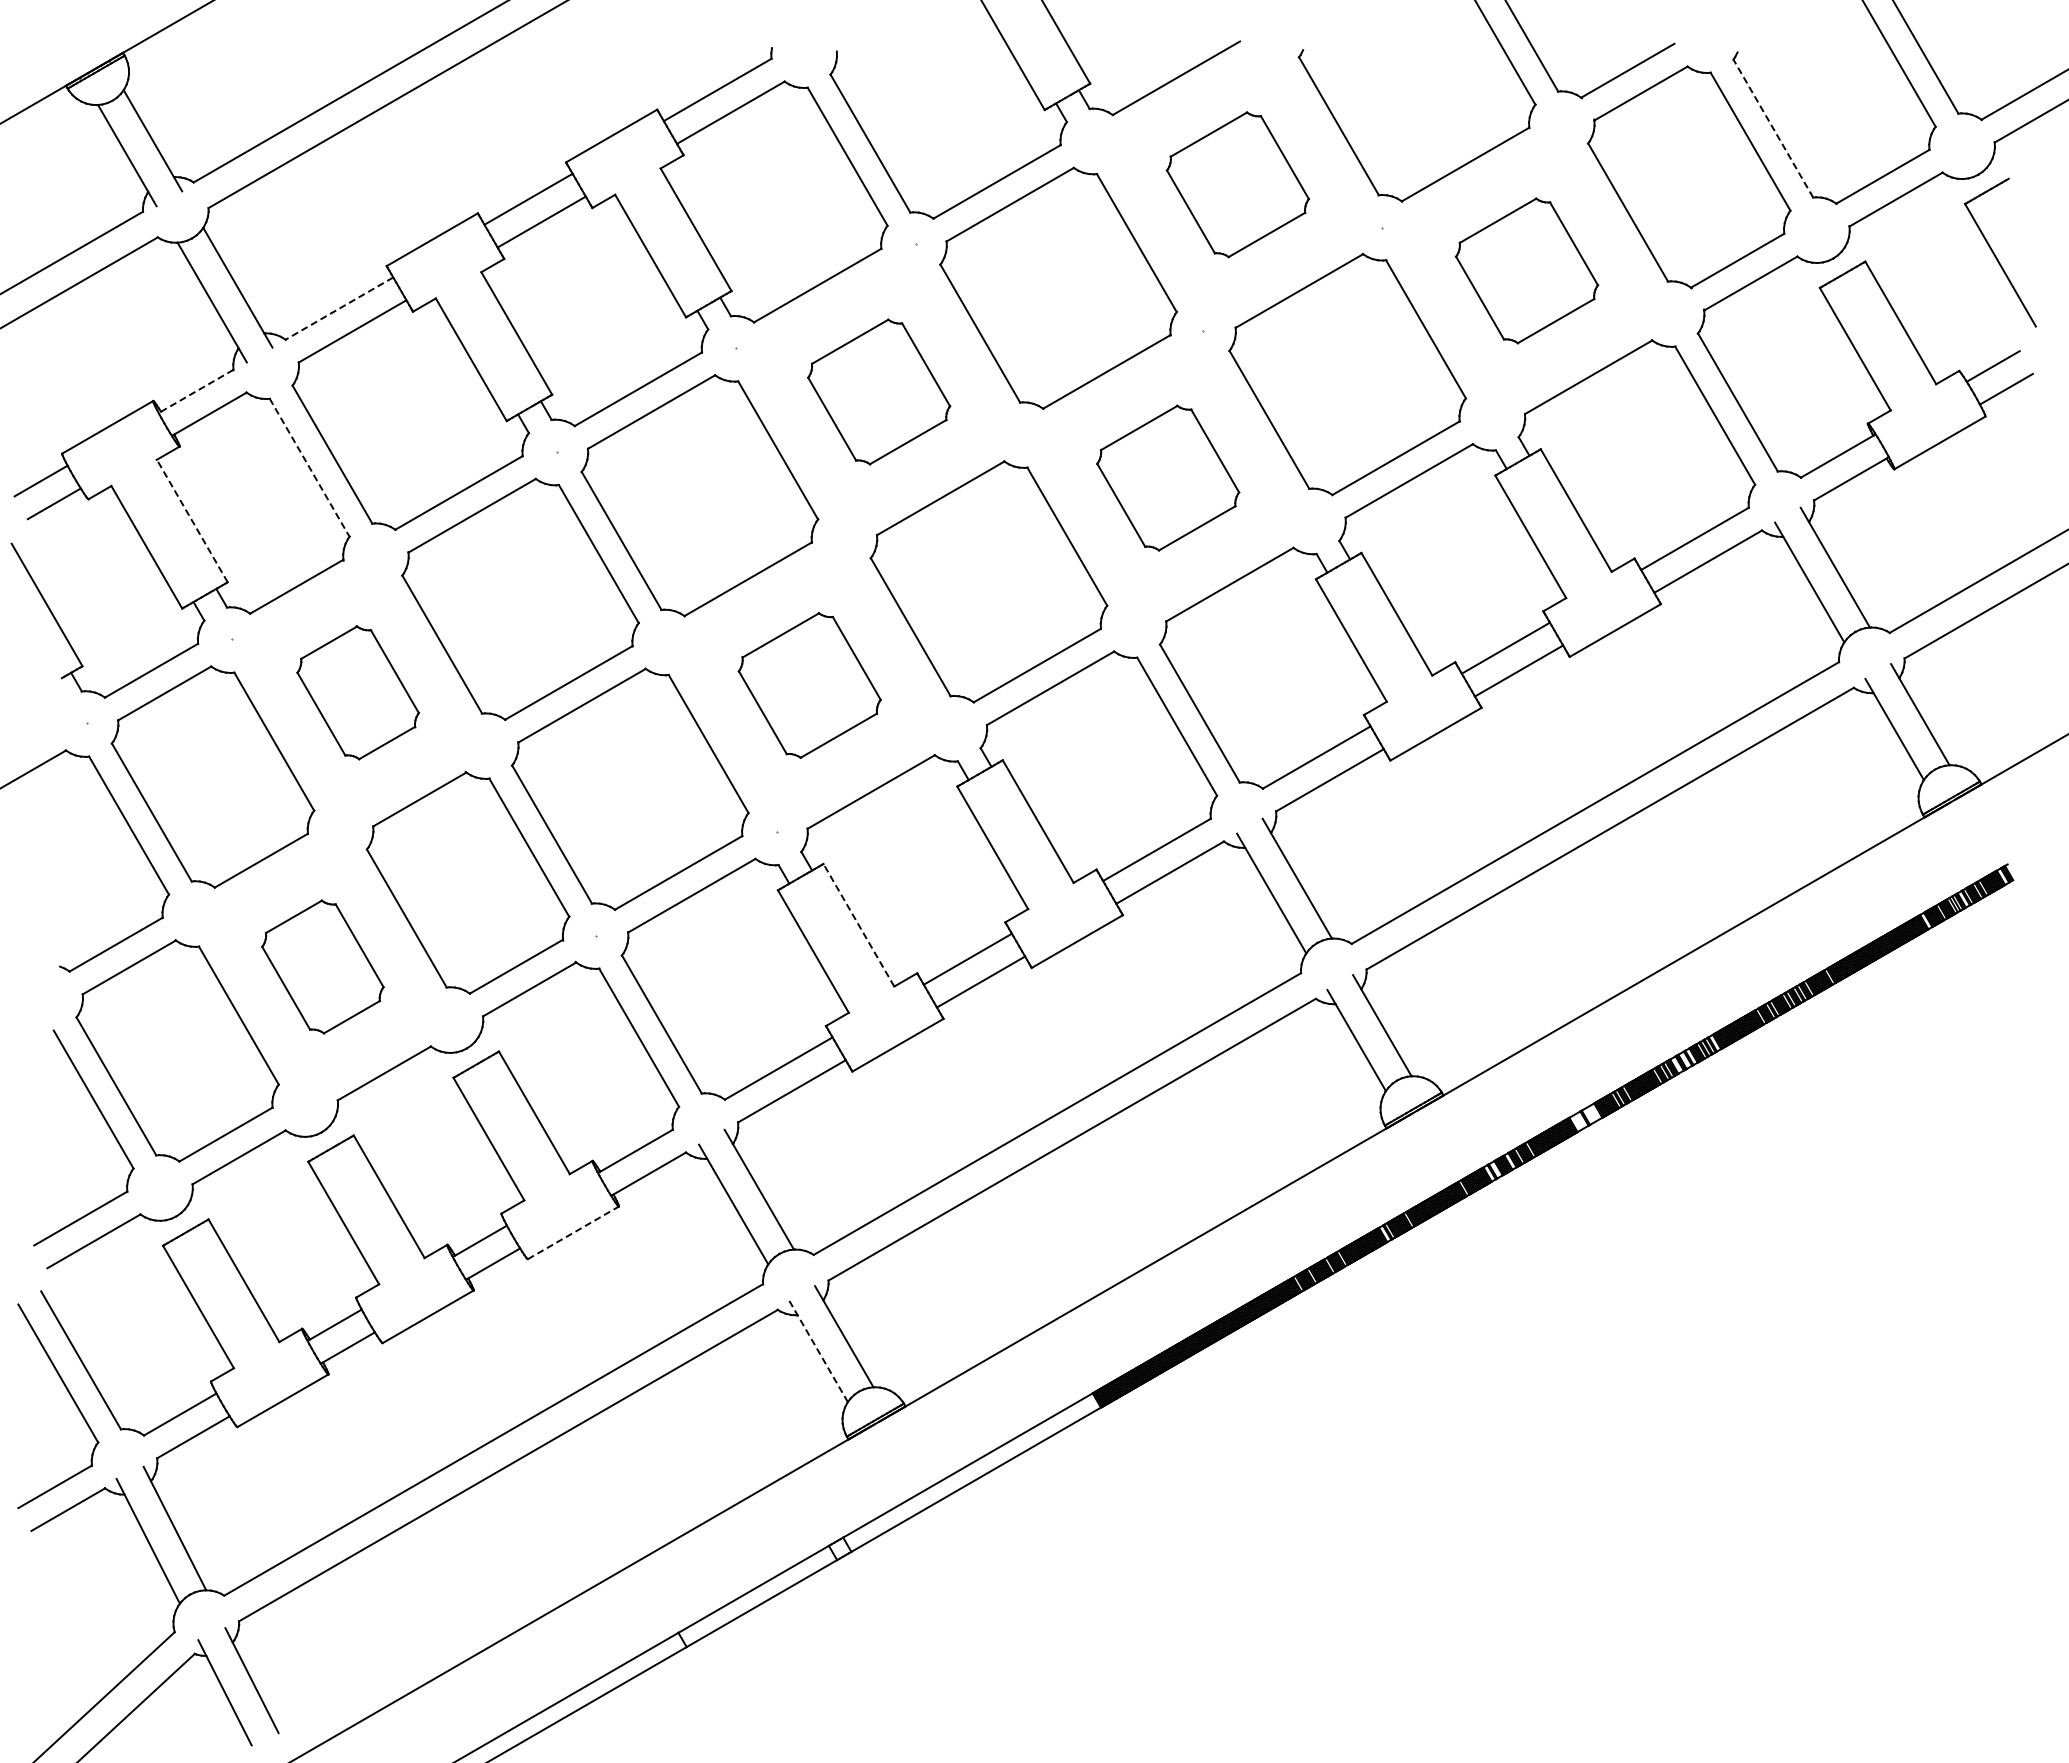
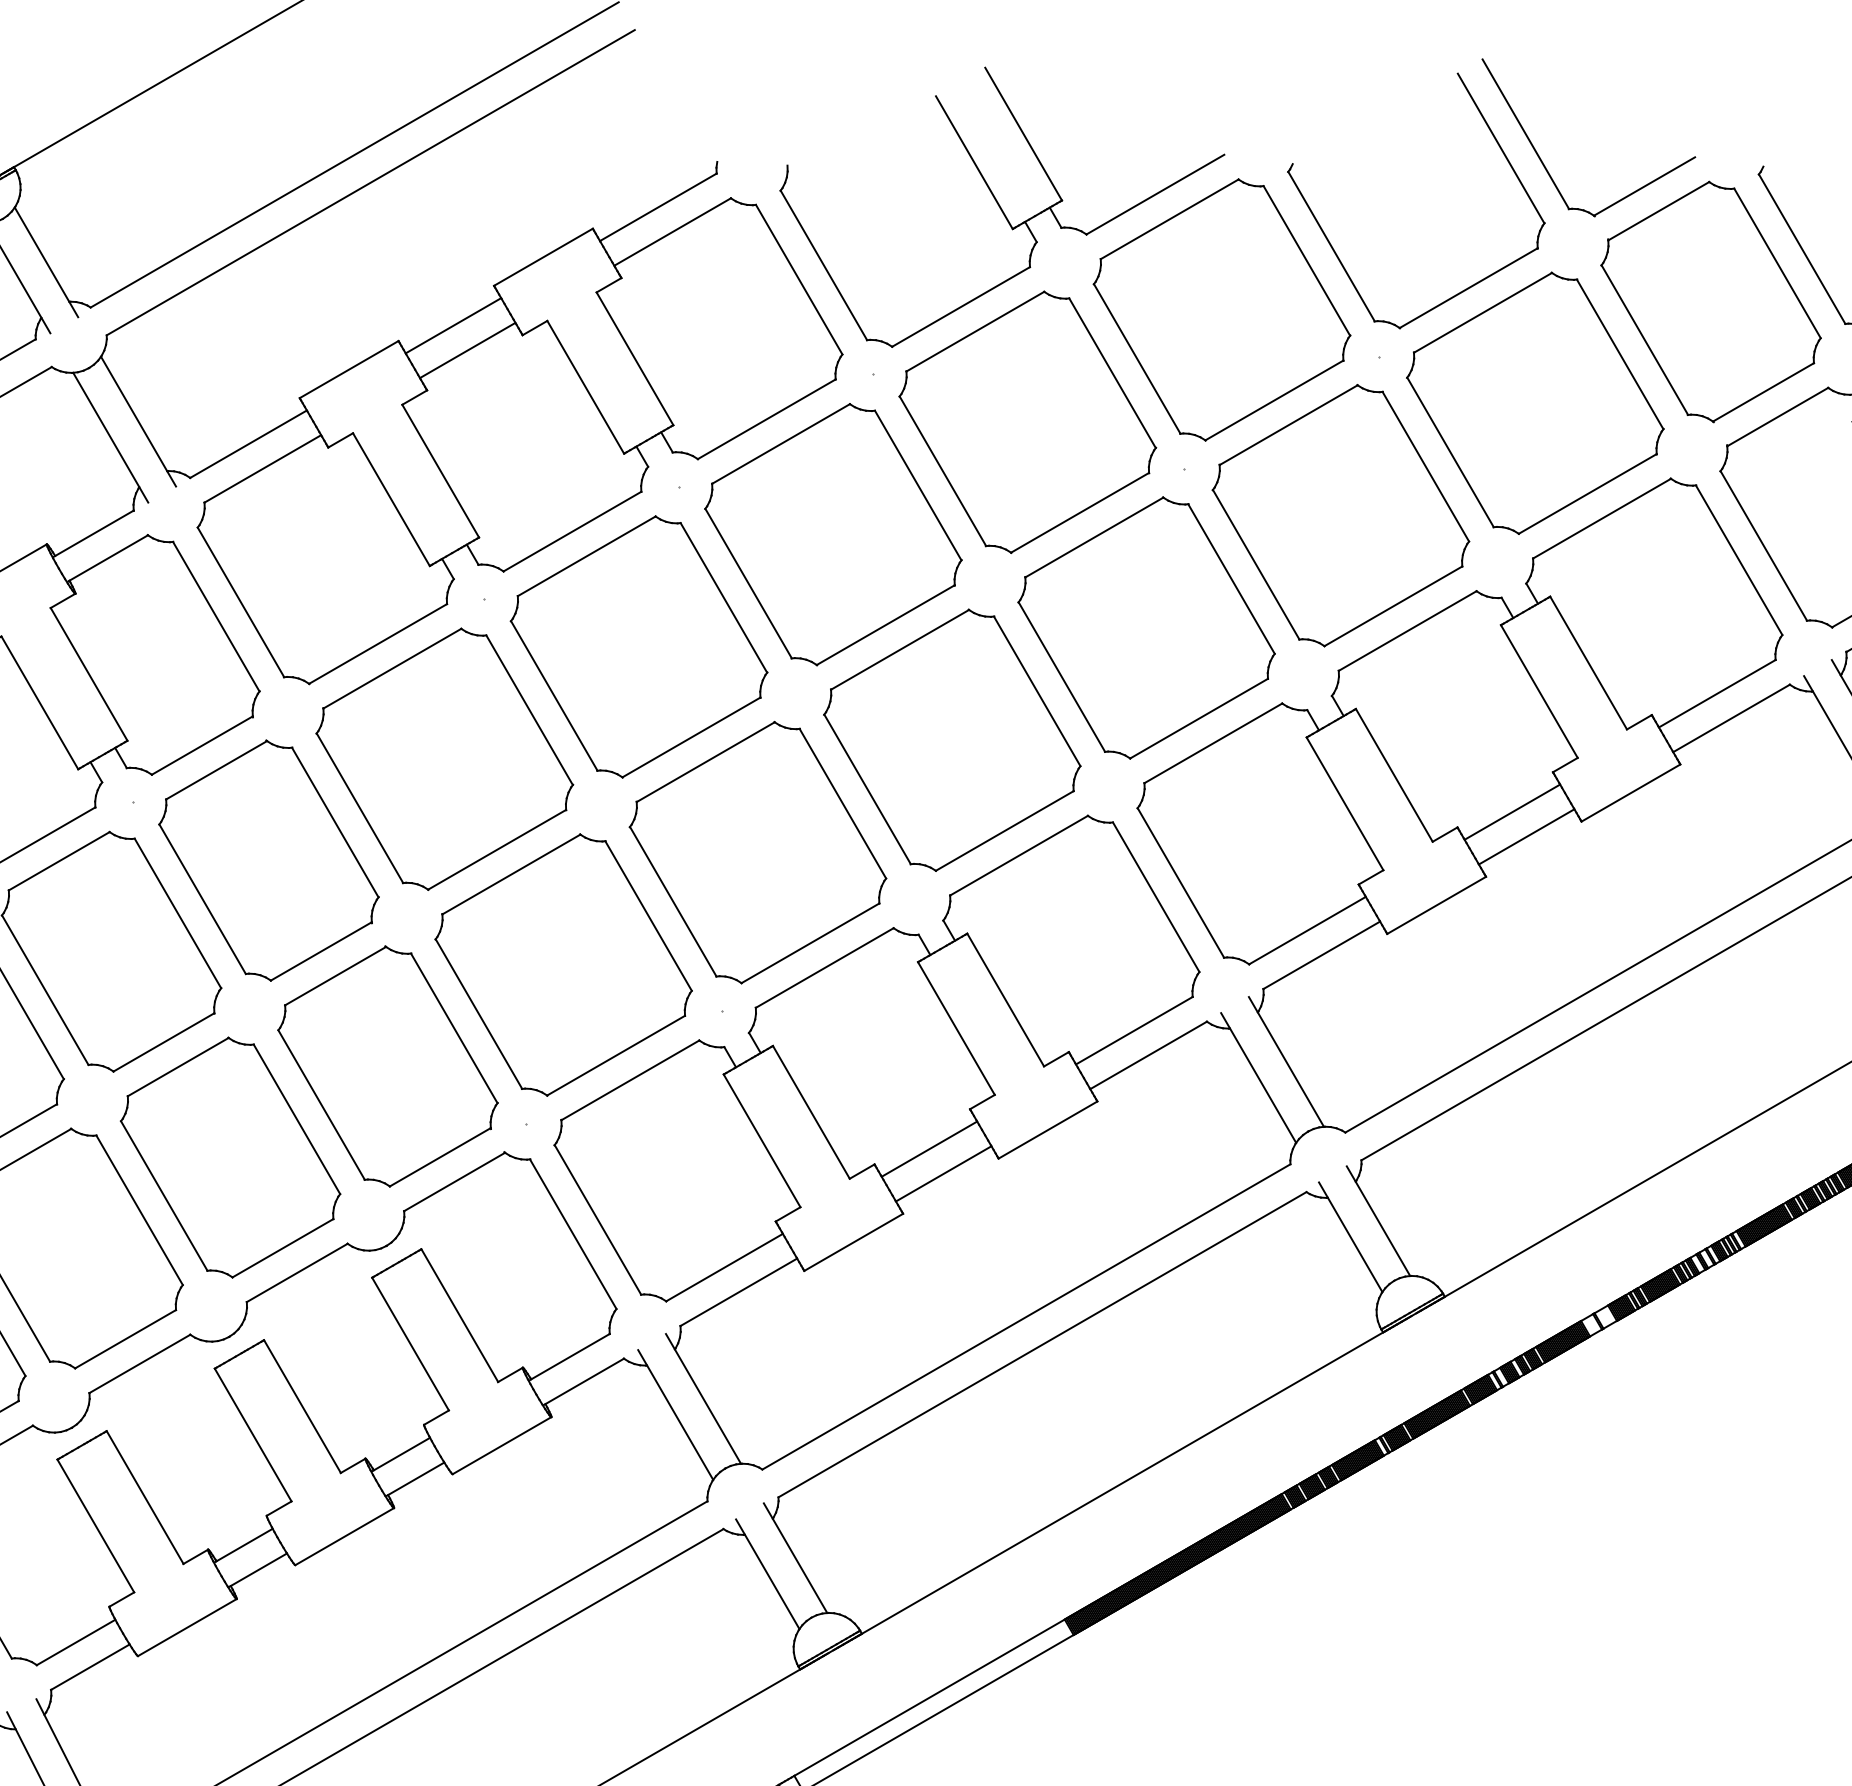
line: (1773, 128) -> (1802, 249), dashed -> solid
part: (1237, 184) -> (1221, 309), size x1.67
part: (1526, 270) -> (1534, 402), size x1.67
line: (339, 308) -> (248, 444), dashed -> solid
line: (196, 391) -> (93, 534), dashed -> solid
part: (878, 391) -> (832, 534), size x1.67
line: (309, 467) -> (216, 616), dashed -> solid
part: (1167, 477) -> (1145, 627), size x1.67
line: (192, 521) -> (89, 674), dashed -> solid
part: (809, 685) -> (757, 852), size x1.67
part: (357, 692) -> (268, 860), size x1.67
line: (858, 925) -> (810, 1112), dashed -> solid
part: (322, 966) -> (230, 1157), size x1.67
line: (573, 1232) -> (502, 1445), dashed -> solid
line: (818, 1351) -> (767, 1574), dashed -> solid

